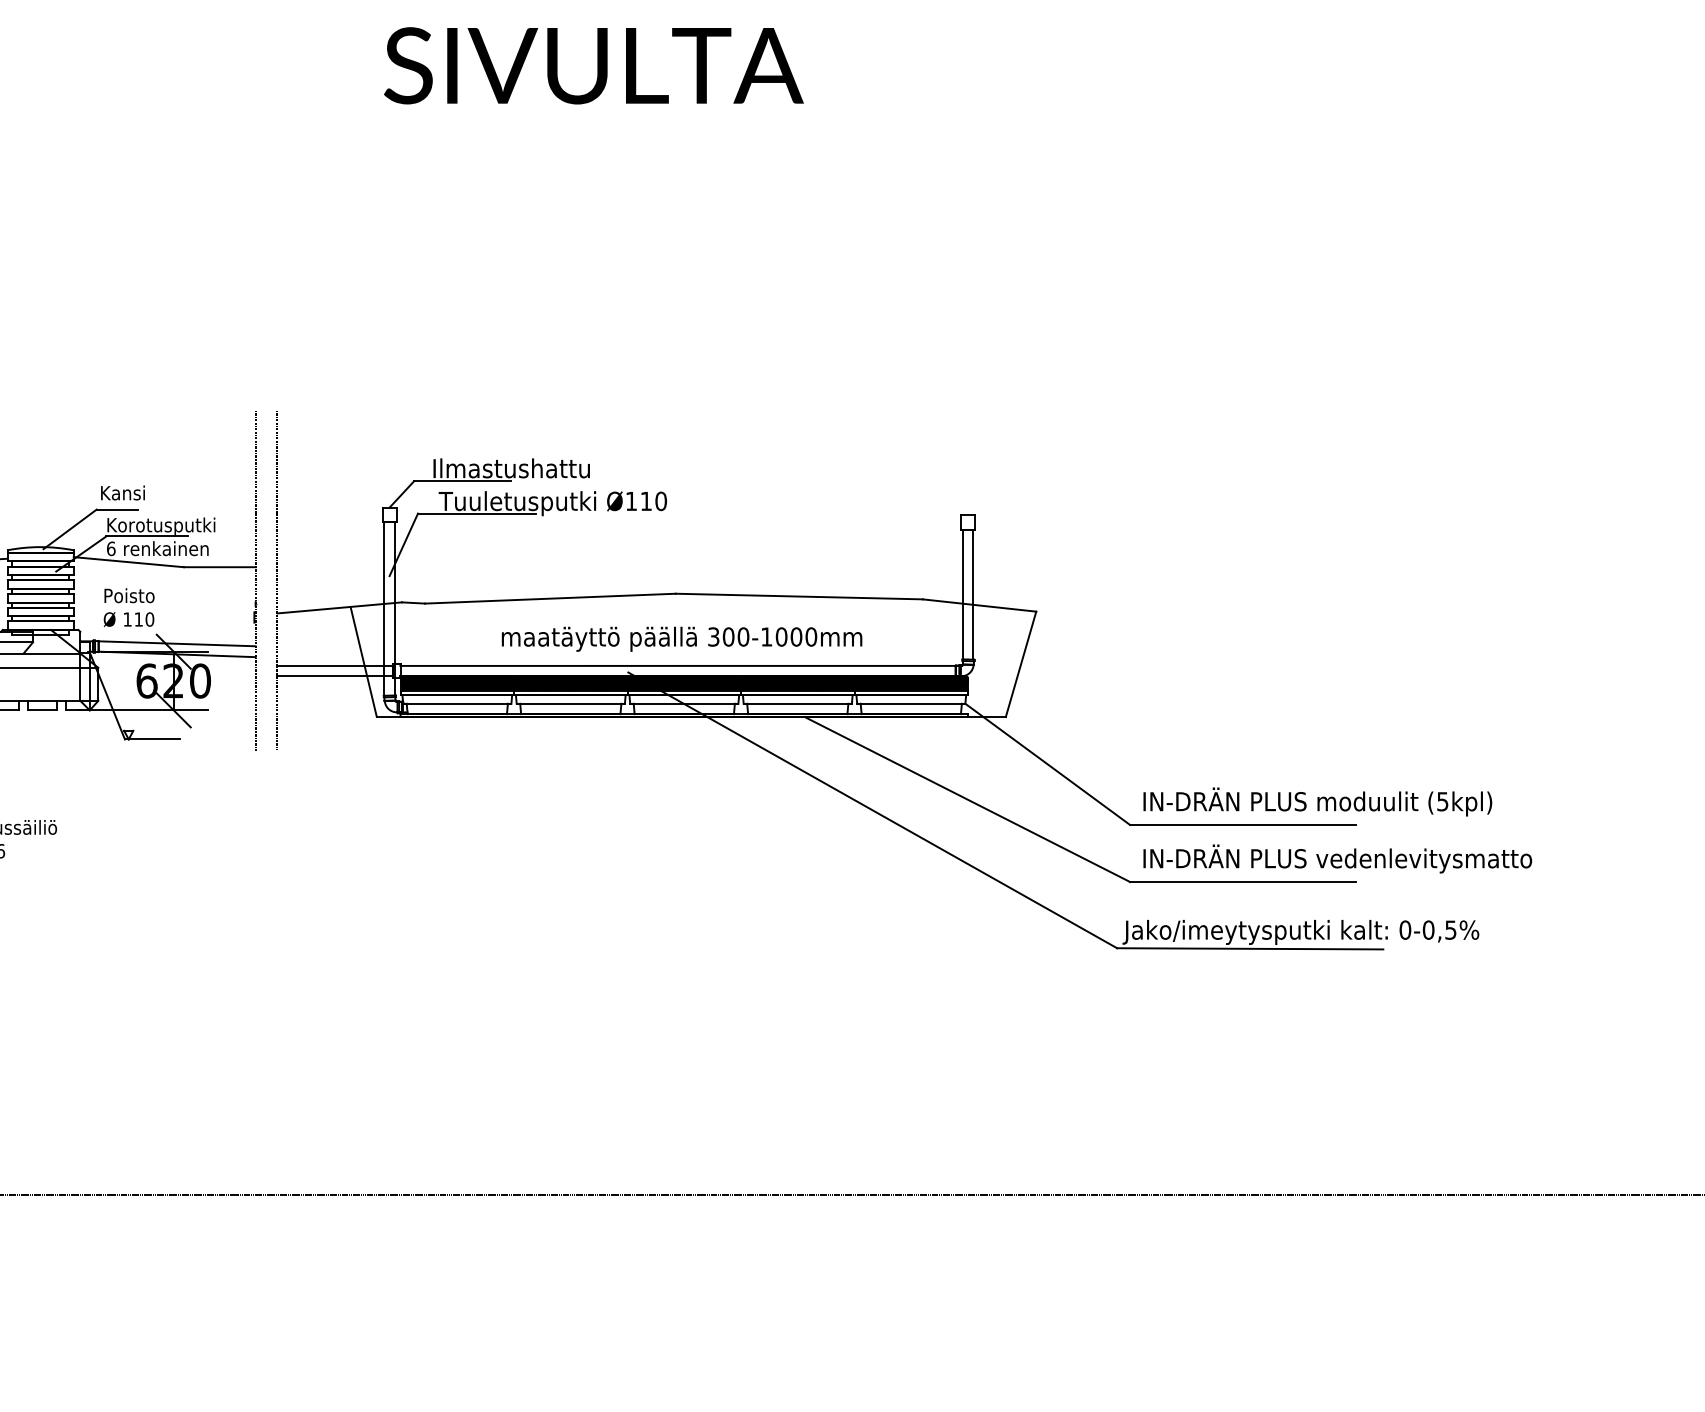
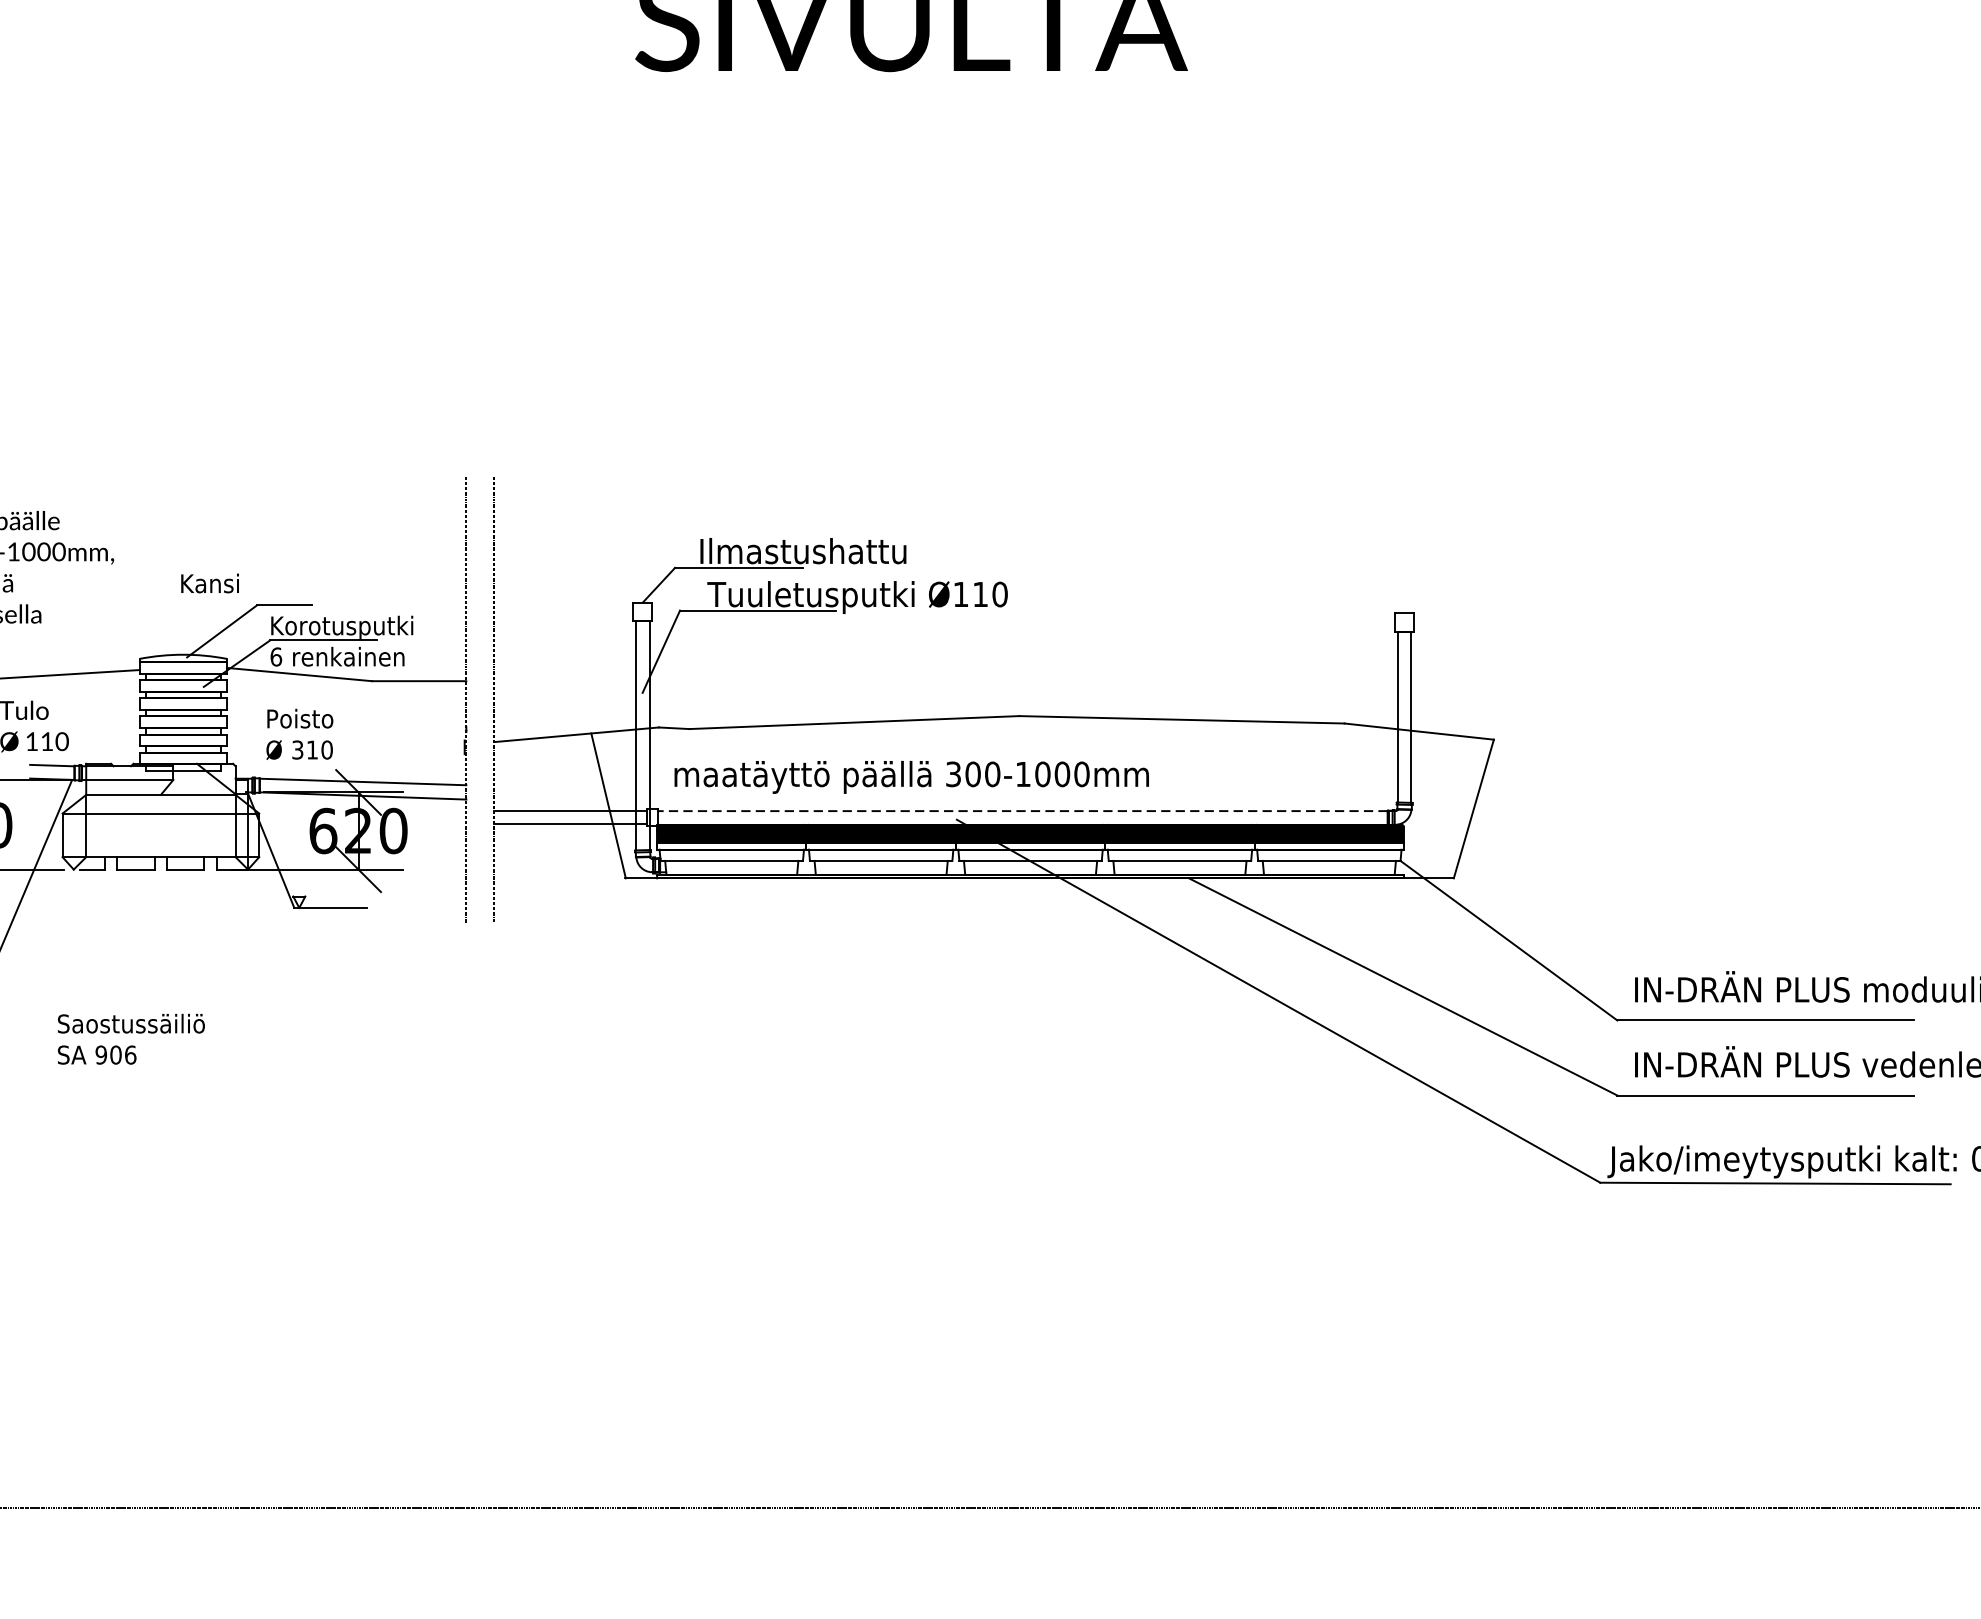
text: (122, 492) -> (209, 582), moved
text: (127, 619) -> (297, 750), 110 -> 310
text: (681, 638) -> (911, 776), moved
line: (677, 665) -> (1021, 810), solid -> dashed

